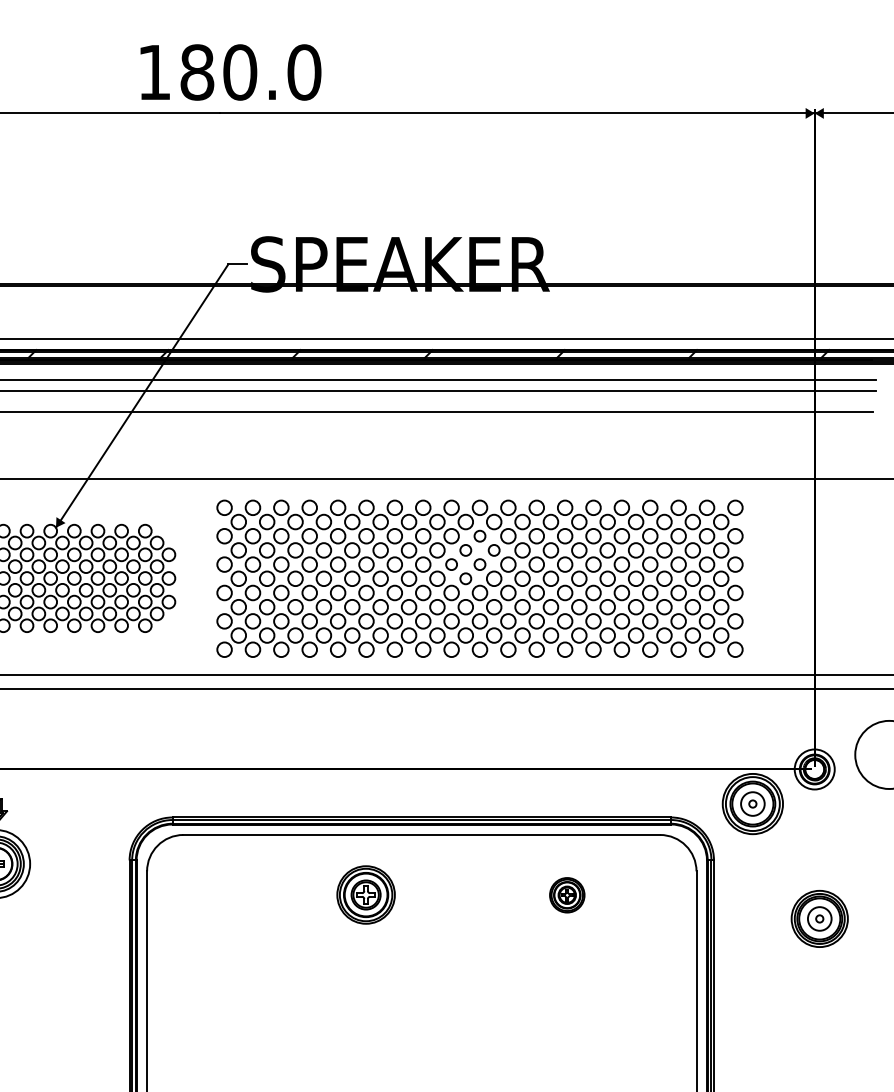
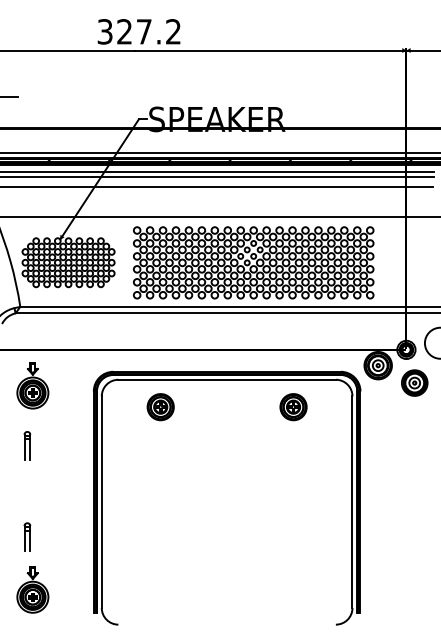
text: (229, 71) -> (139, 31), 180.0 -> 327.2
part: (365, 895) -> (160, 407), moved
part: (567, 895) -> (293, 407), size x1.67
part: (819, 917) -> (414, 382), moved

